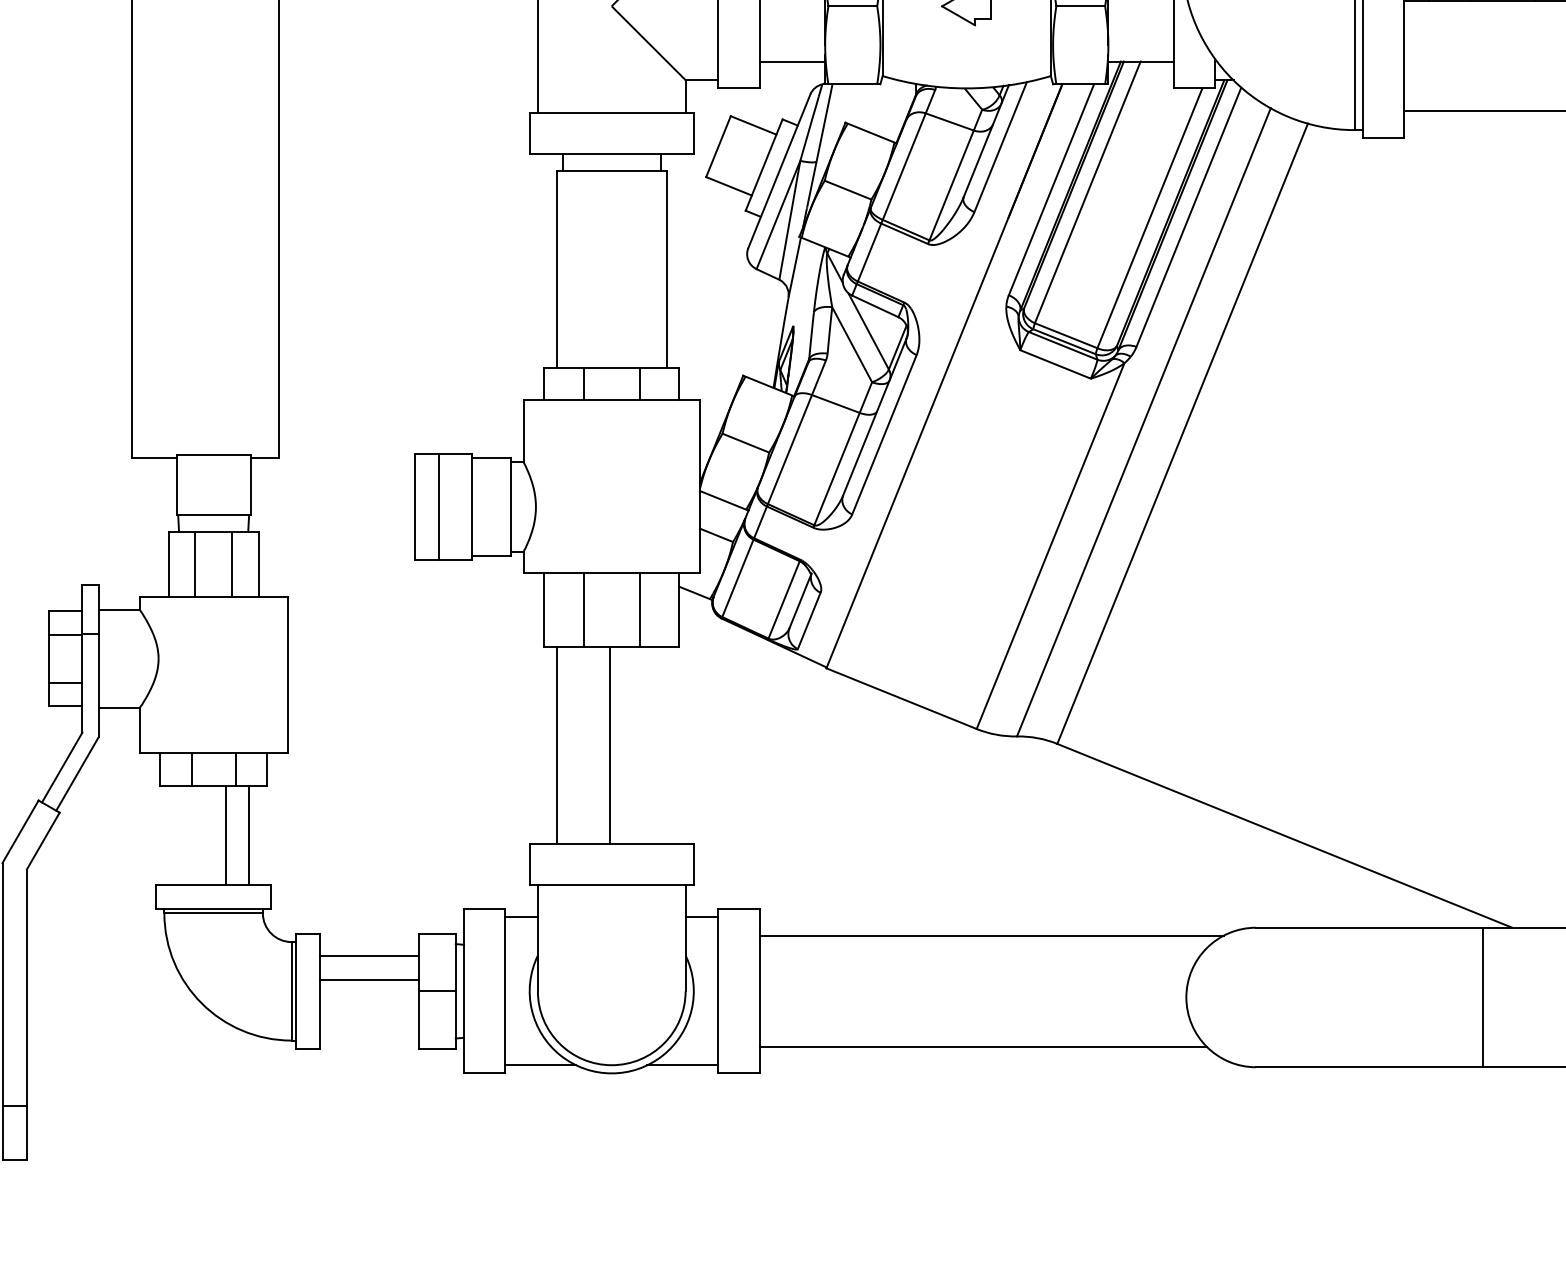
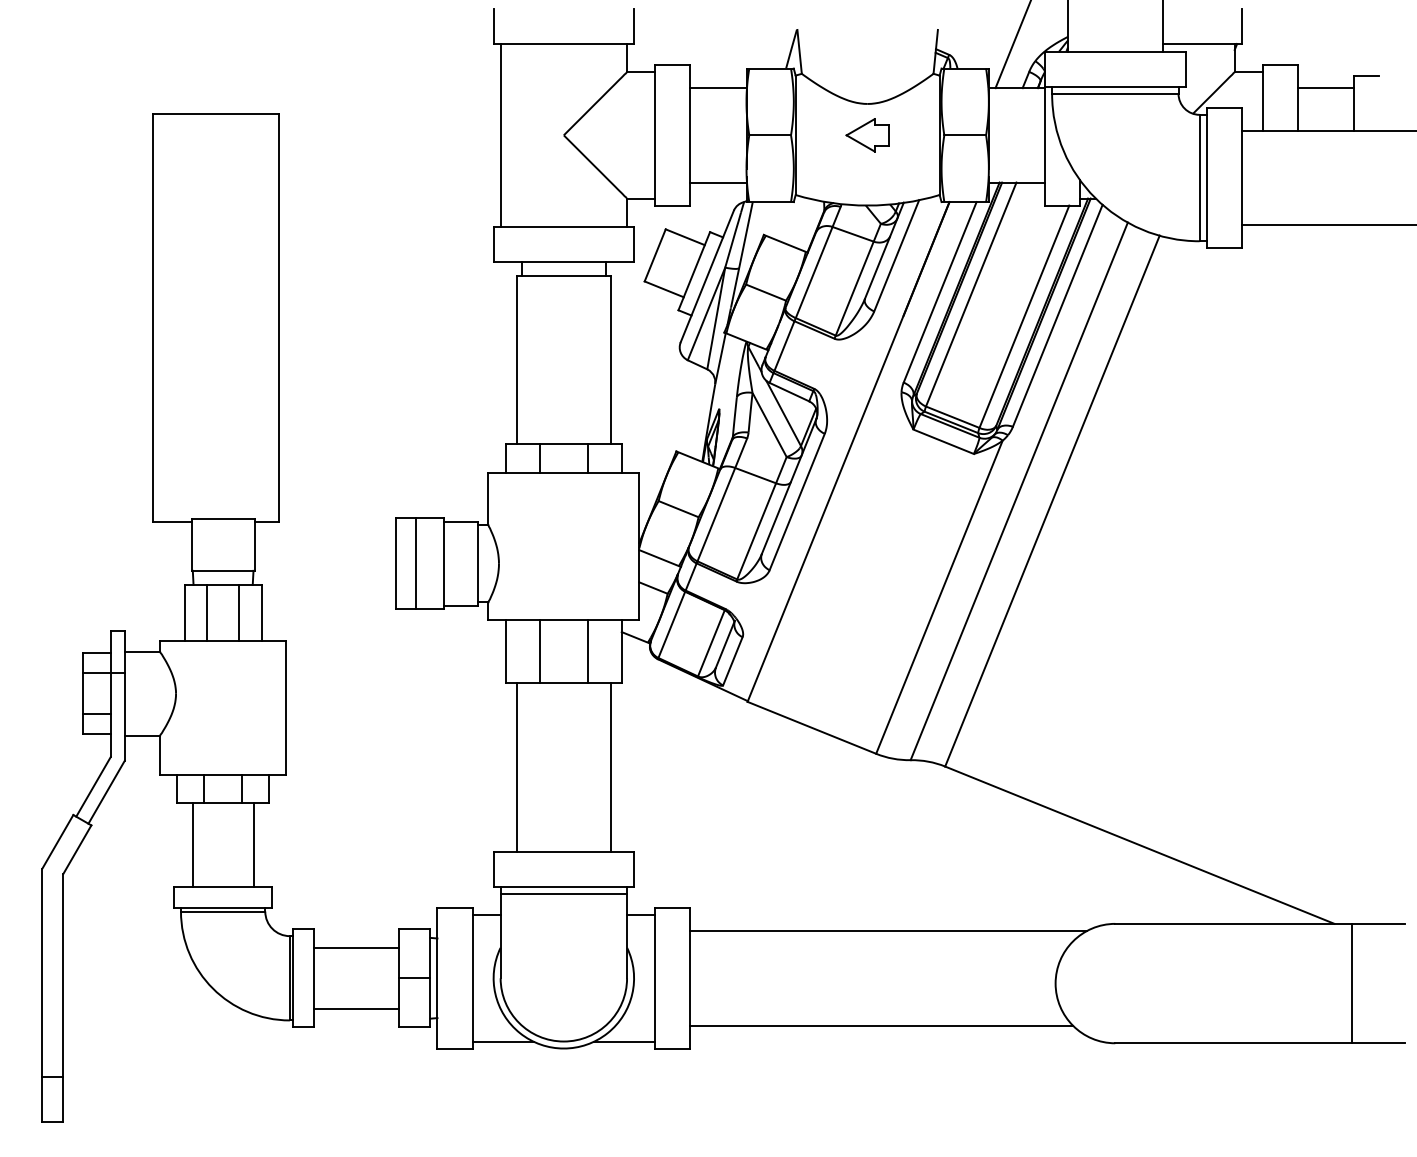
line: (610, 745) -> (611, 767), moved
line: (225, 834) -> (192, 844), moved
line: (611, 893) -> (563, 894), added
line: (369, 979) -> (356, 1008), moved
line: (1483, 997) -> (1351, 983), moved

